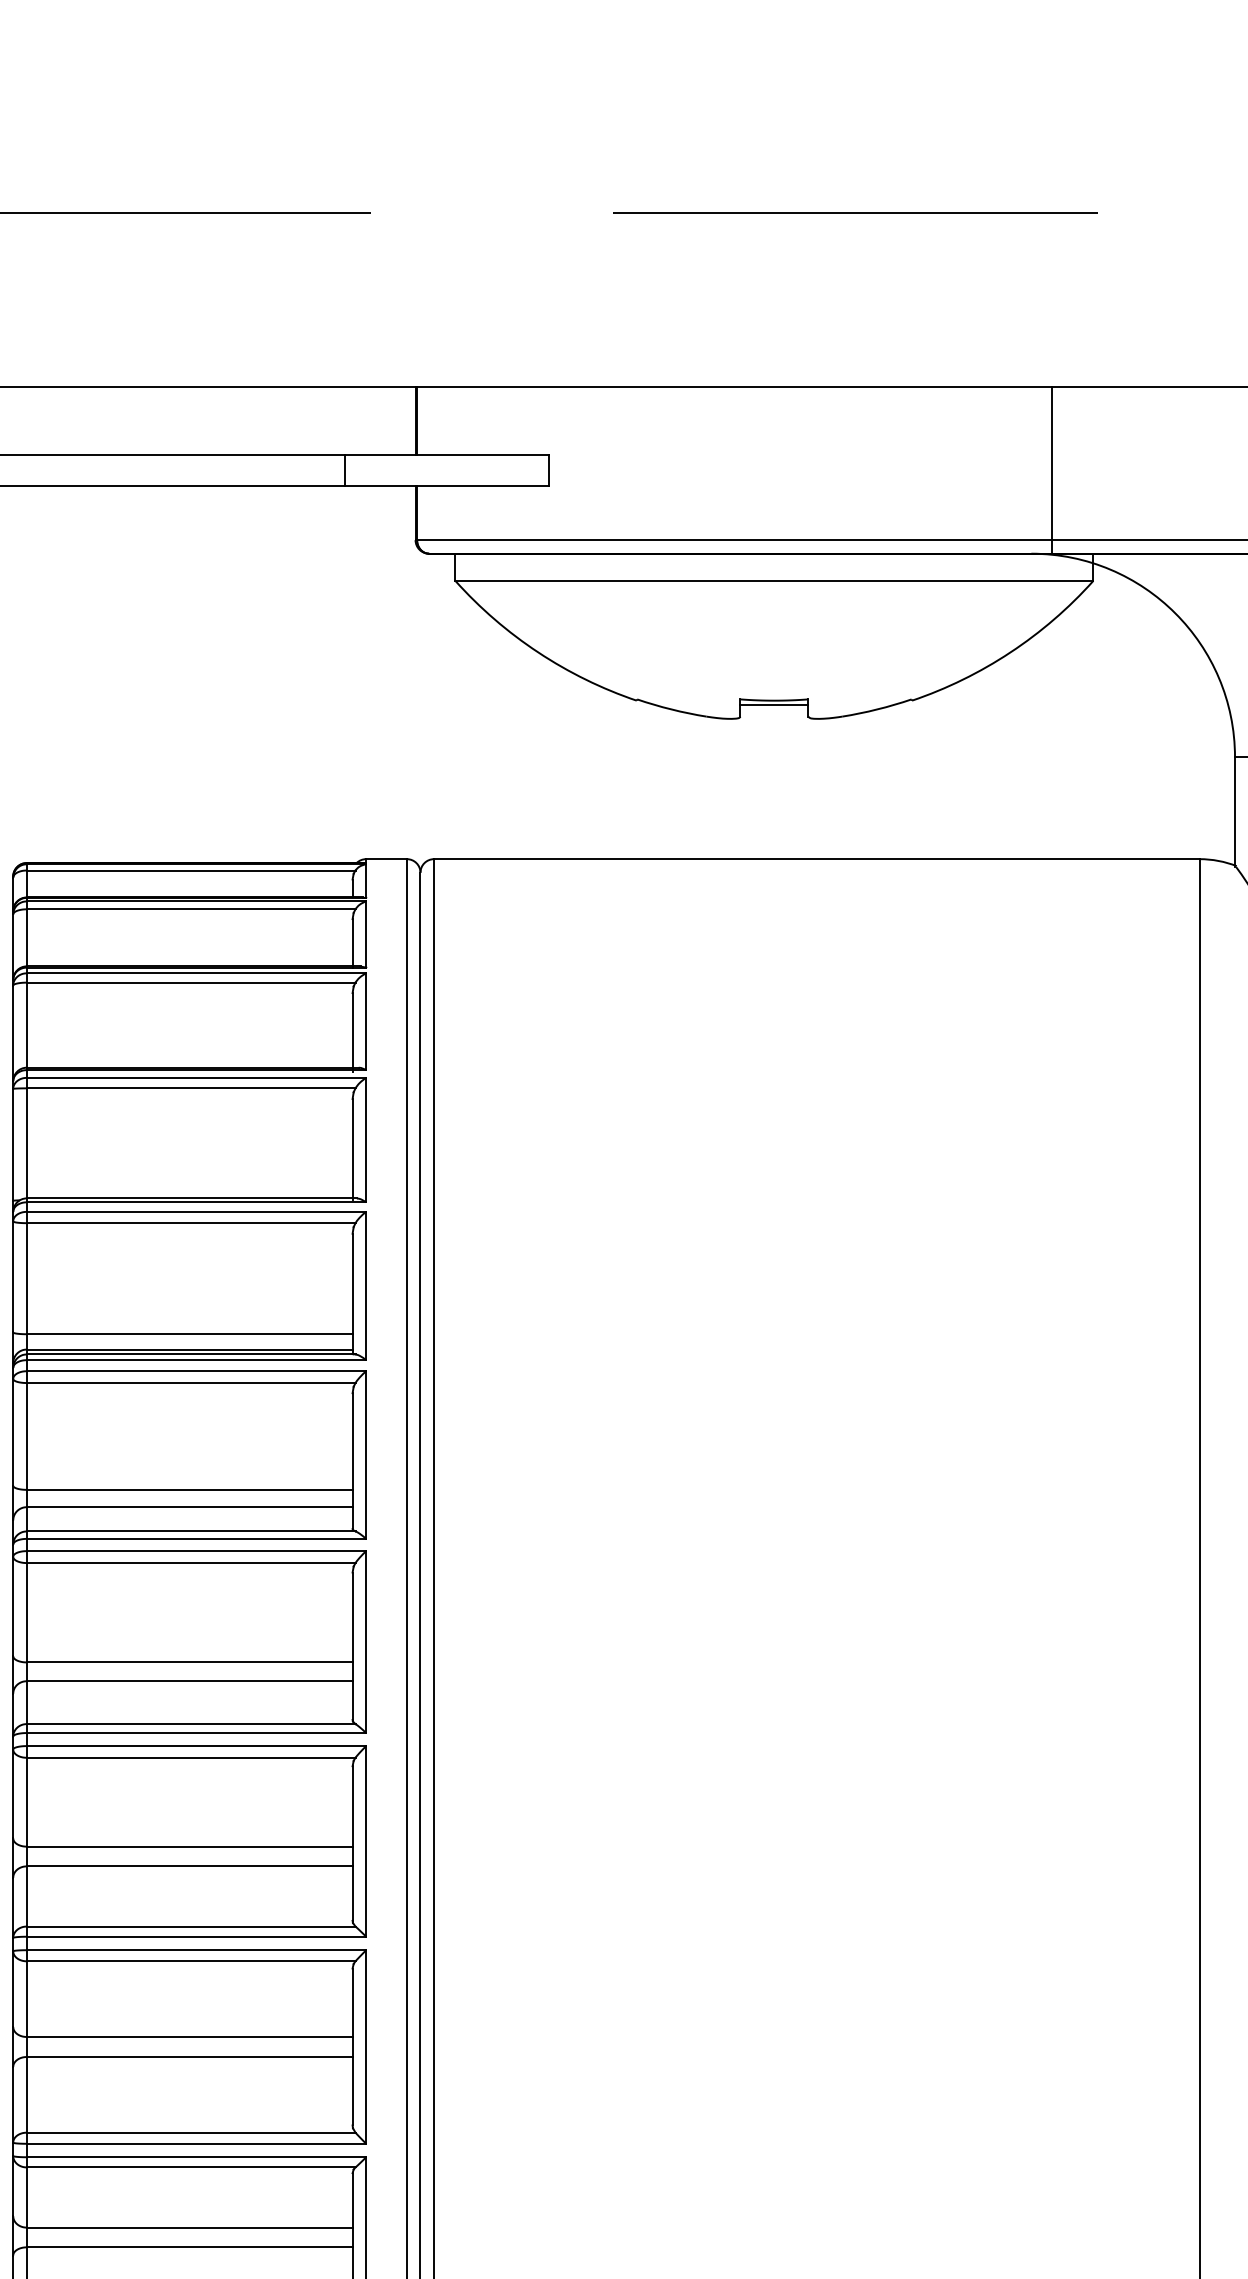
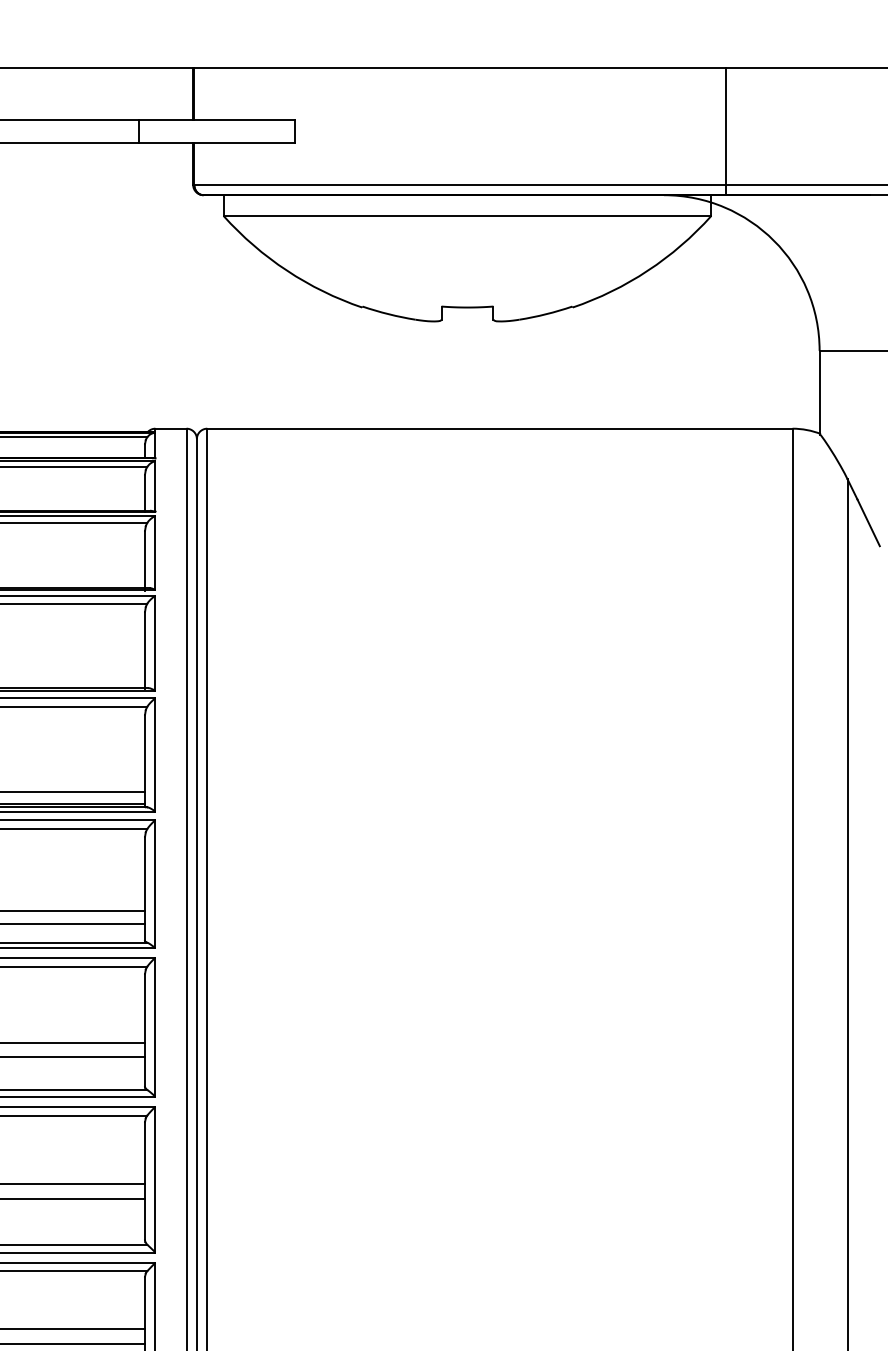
line: (1052, 470) -> (725, 131), moved
line: (774, 705) -> (467, 311), removed

